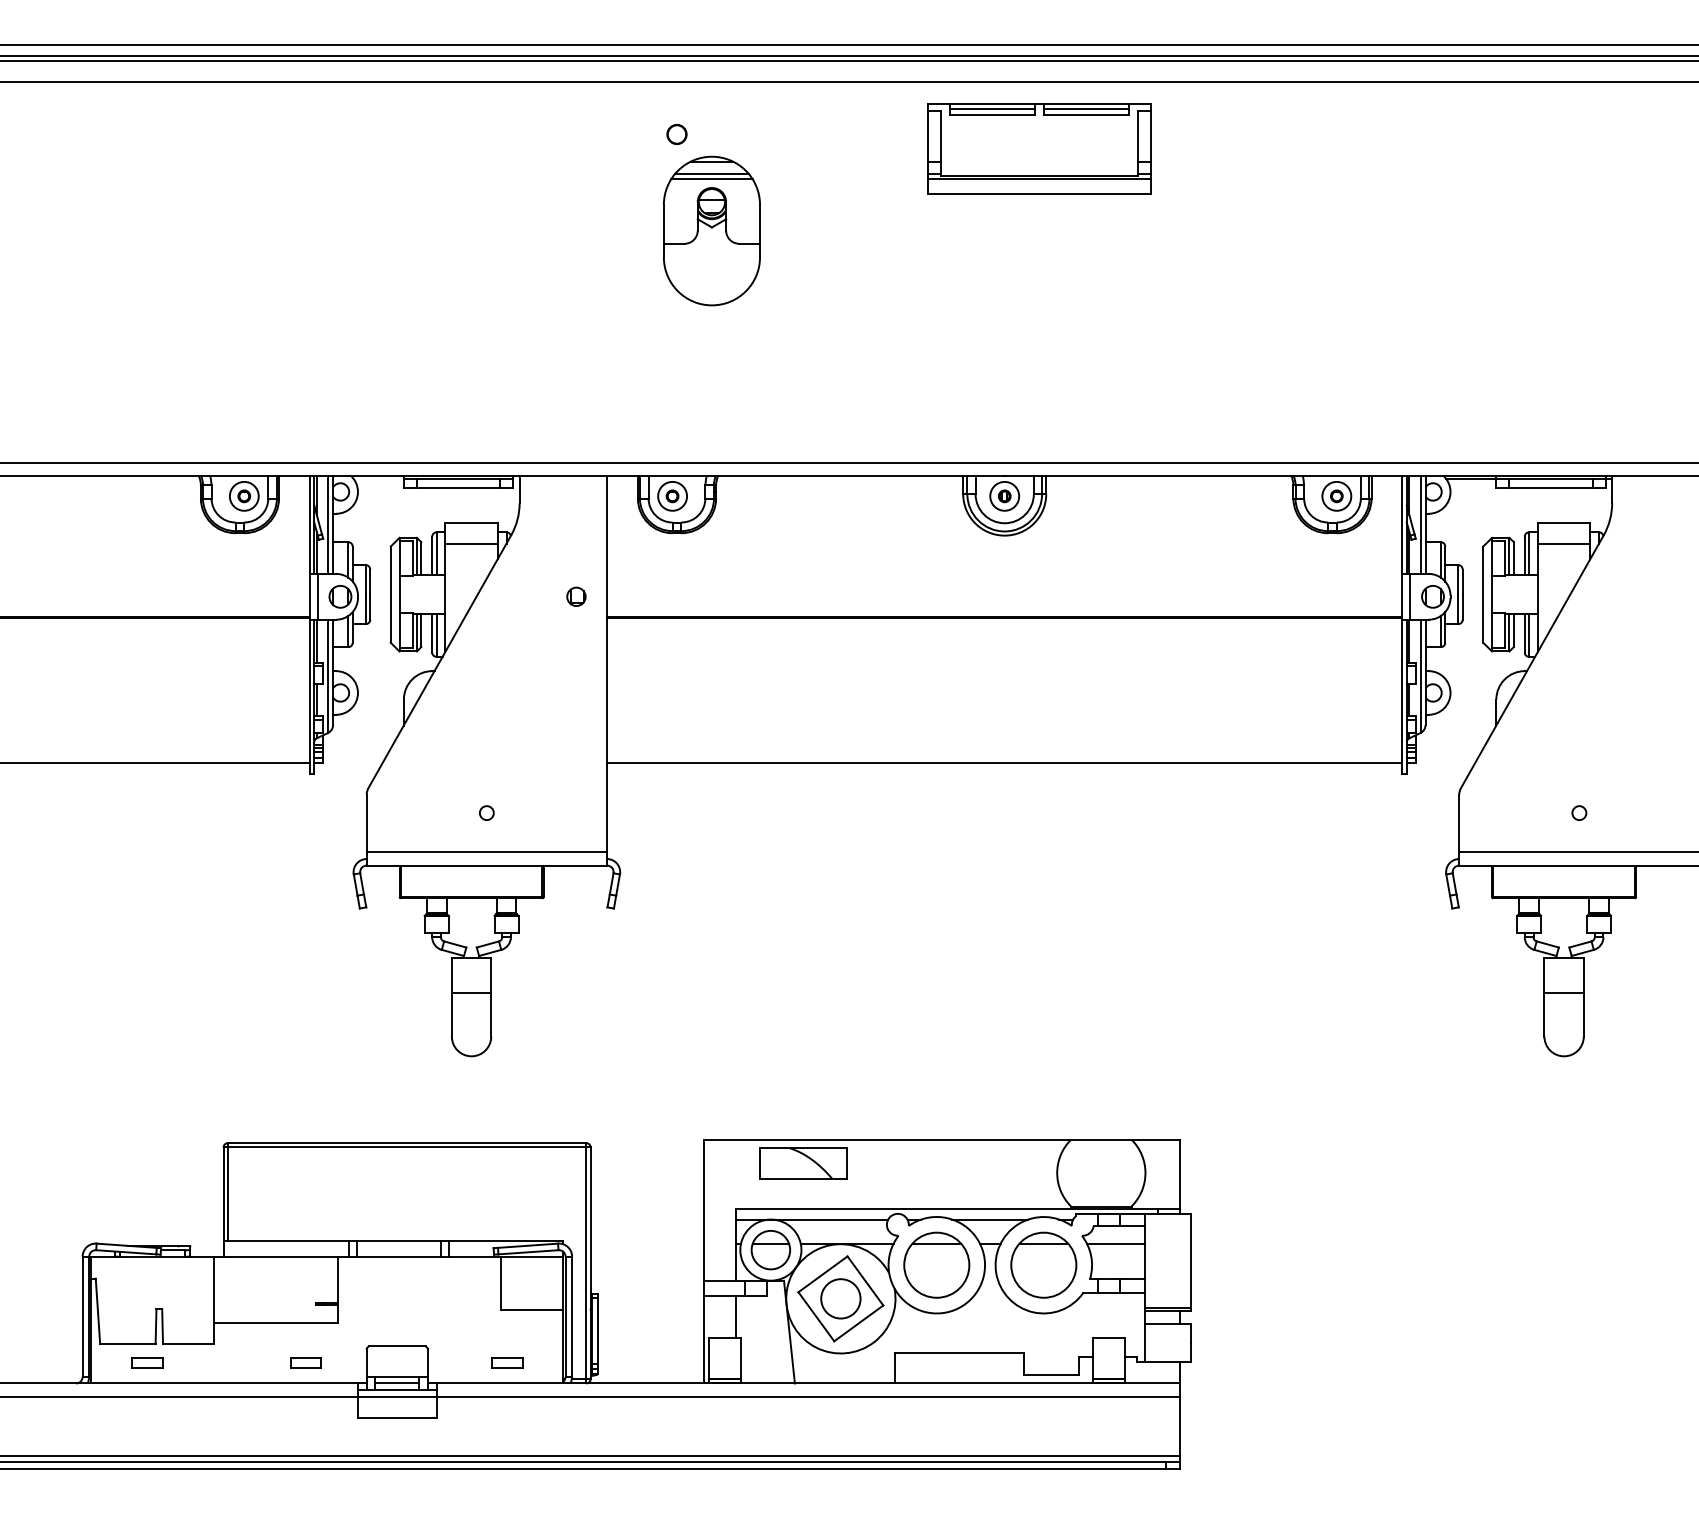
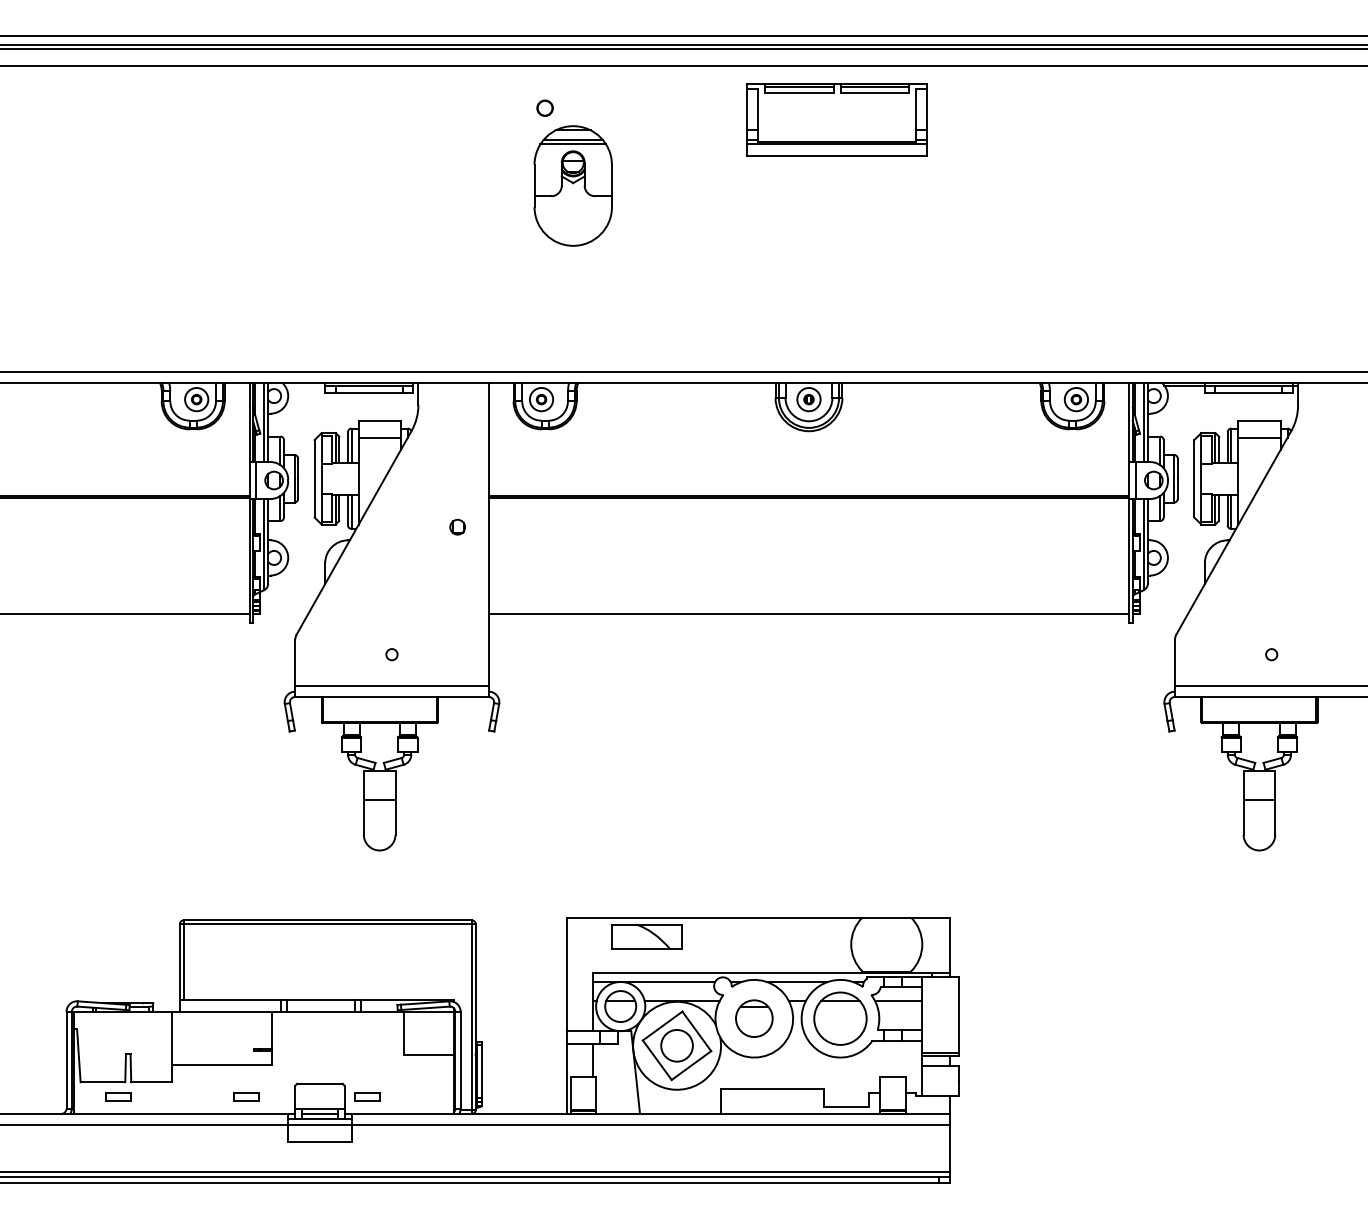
part: (576, 596) -> (457, 526), moved
part: (936, 1264) -> (754, 1018), size x0.7
part: (507, 1362) -> (367, 1097), moved

